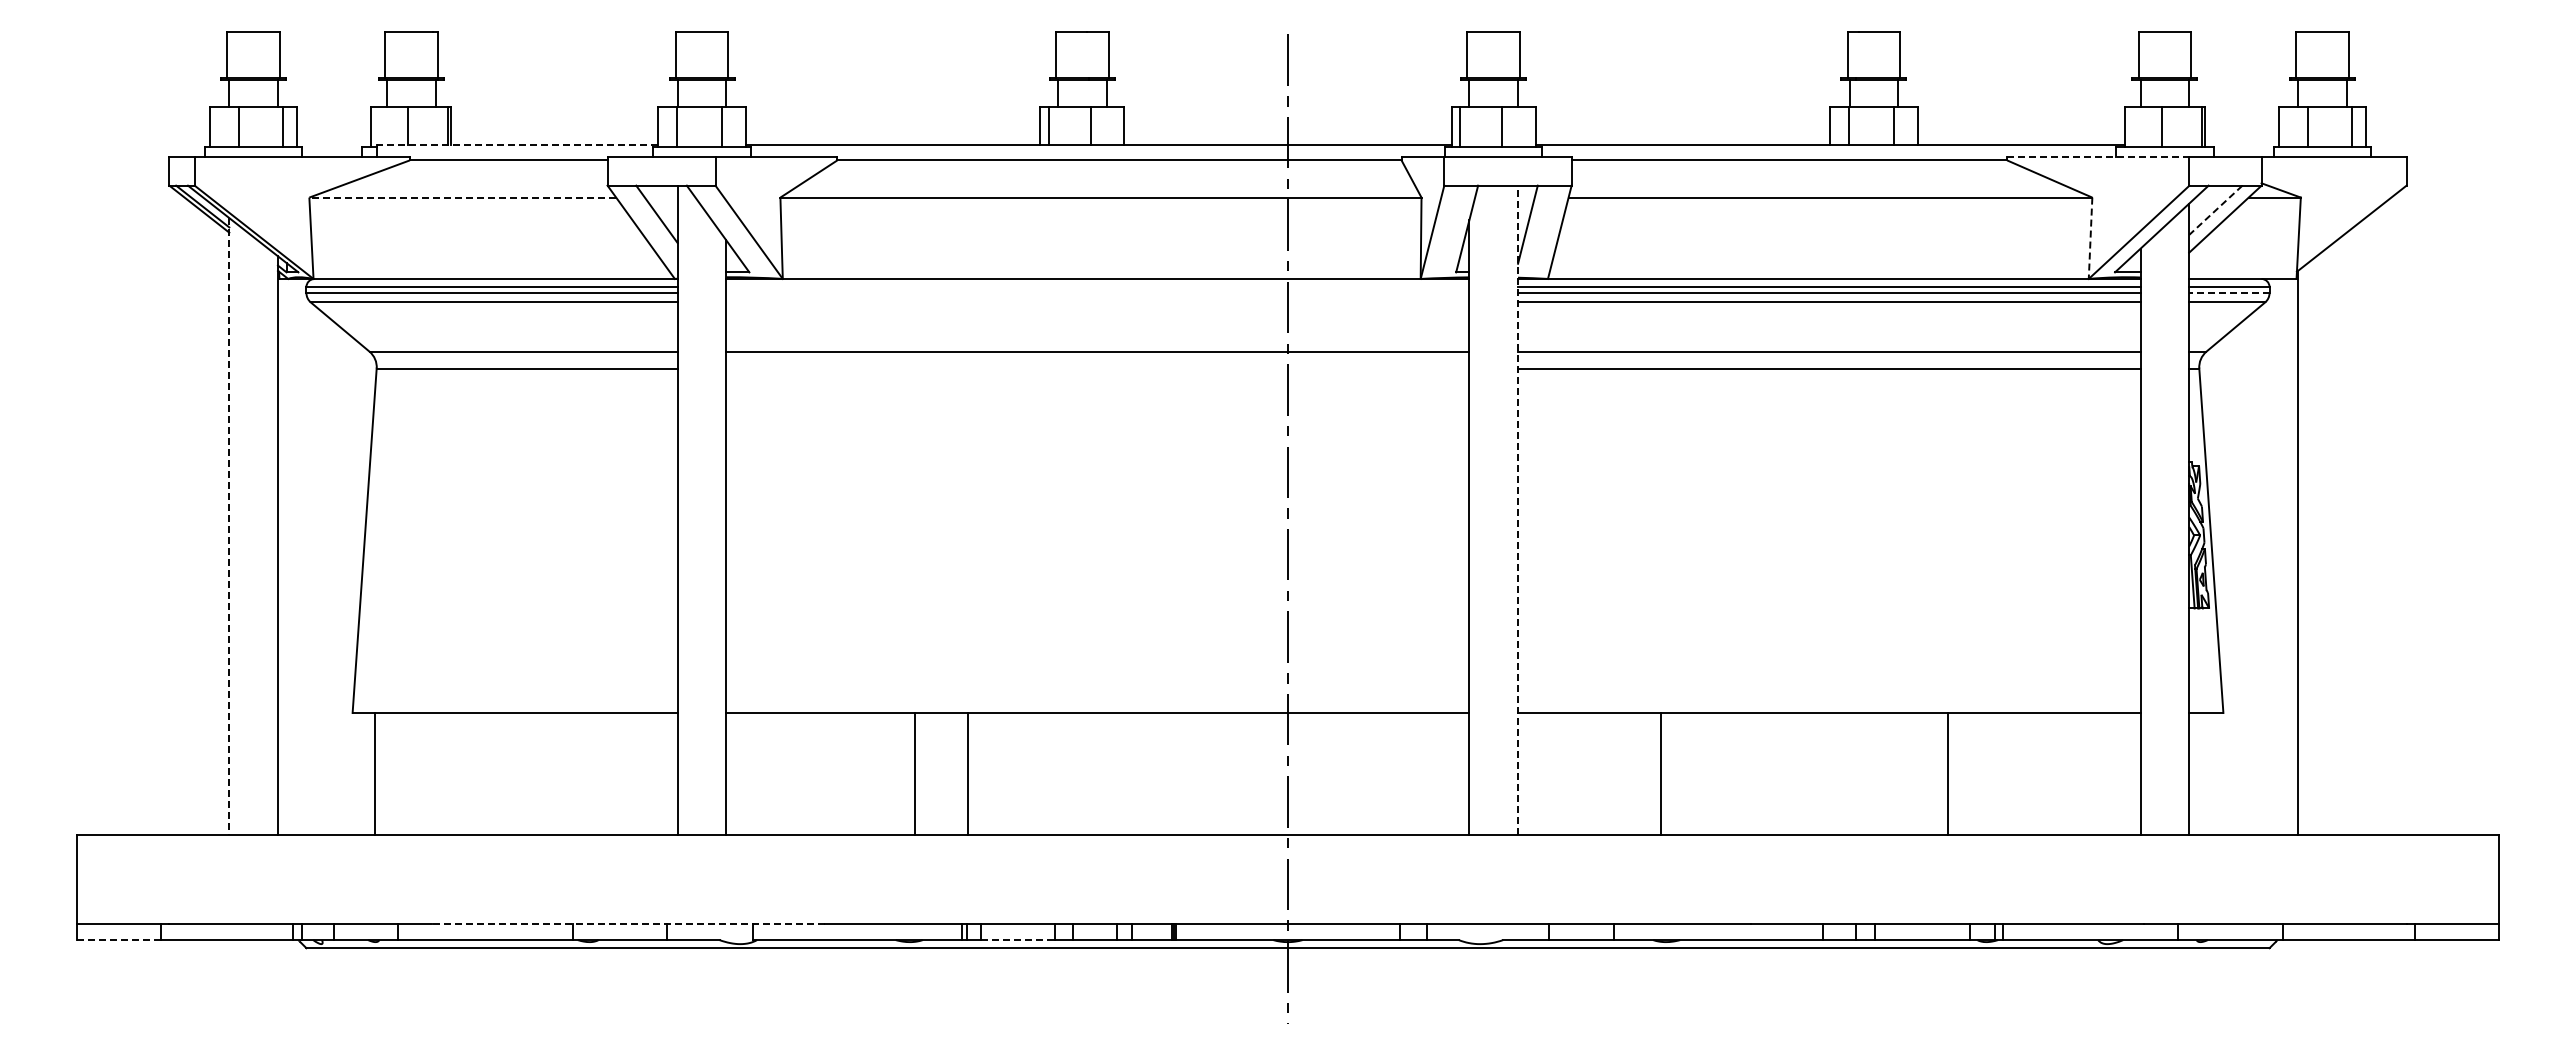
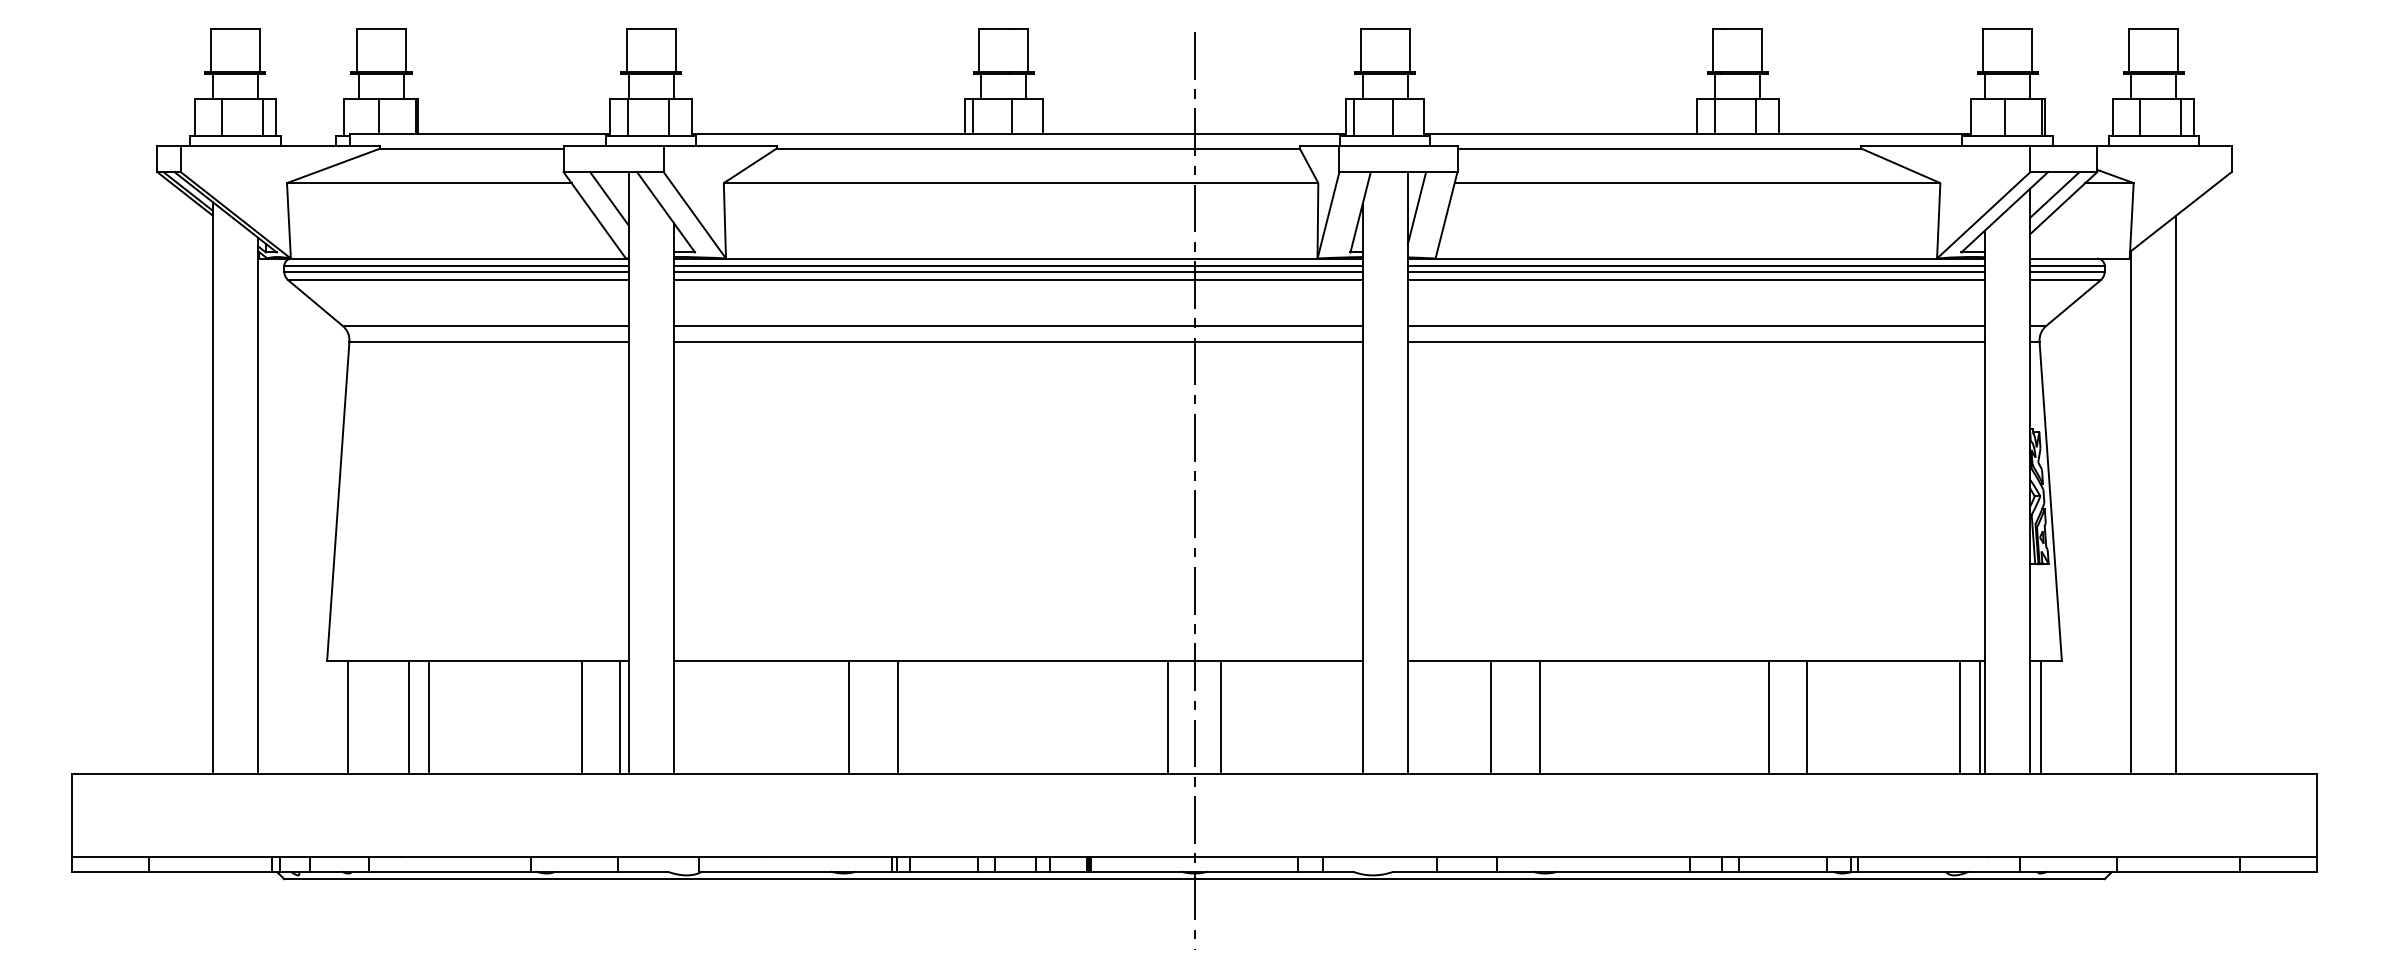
line: (517, 145) -> (480, 134), dashed -> solid
line: (2098, 157) -> (1946, 145), dashed -> solid
line: (462, 197) -> (429, 183), dashed -> solid
line: (2215, 210) -> (2054, 195), dashed -> solid
line: (2090, 239) -> (1938, 221), dashed -> solid
line: (1097, 287) -> (1017, 266), added
line: (1097, 293) -> (1017, 272), added
line: (2228, 293) -> (2066, 272), dashed -> solid
line: (1097, 302) -> (1017, 280), added
line: (1097, 368) -> (1017, 341), added
line: (1518, 509) -> (1408, 472), dashed -> solid
line: (229, 526) -> (212, 488), dashed -> solid
line: (2346, 533) -> (2176, 494), added
line: (440, 773) -> (408, 717), added
line: (462, 773) -> (429, 717), added
line: (627, 773) -> (582, 717), added
line: (668, 773) -> (620, 717), added
line: (1259, 773) -> (1168, 717), added
line: (1316, 773) -> (1220, 717), added
line: (1607, 773) -> (1490, 717), added
line: (1907, 773) -> (1768, 717), added
line: (2113, 773) -> (1959, 717), added
line: (2135, 773) -> (1980, 717), added
line: (2201, 773) -> (2041, 717), added
line: (627, 923) -> (582, 856), dashed -> solid
line: (118, 940) -> (110, 872), dashed -> solid
line: (1017, 940) -> (943, 872), dashed -> solid

